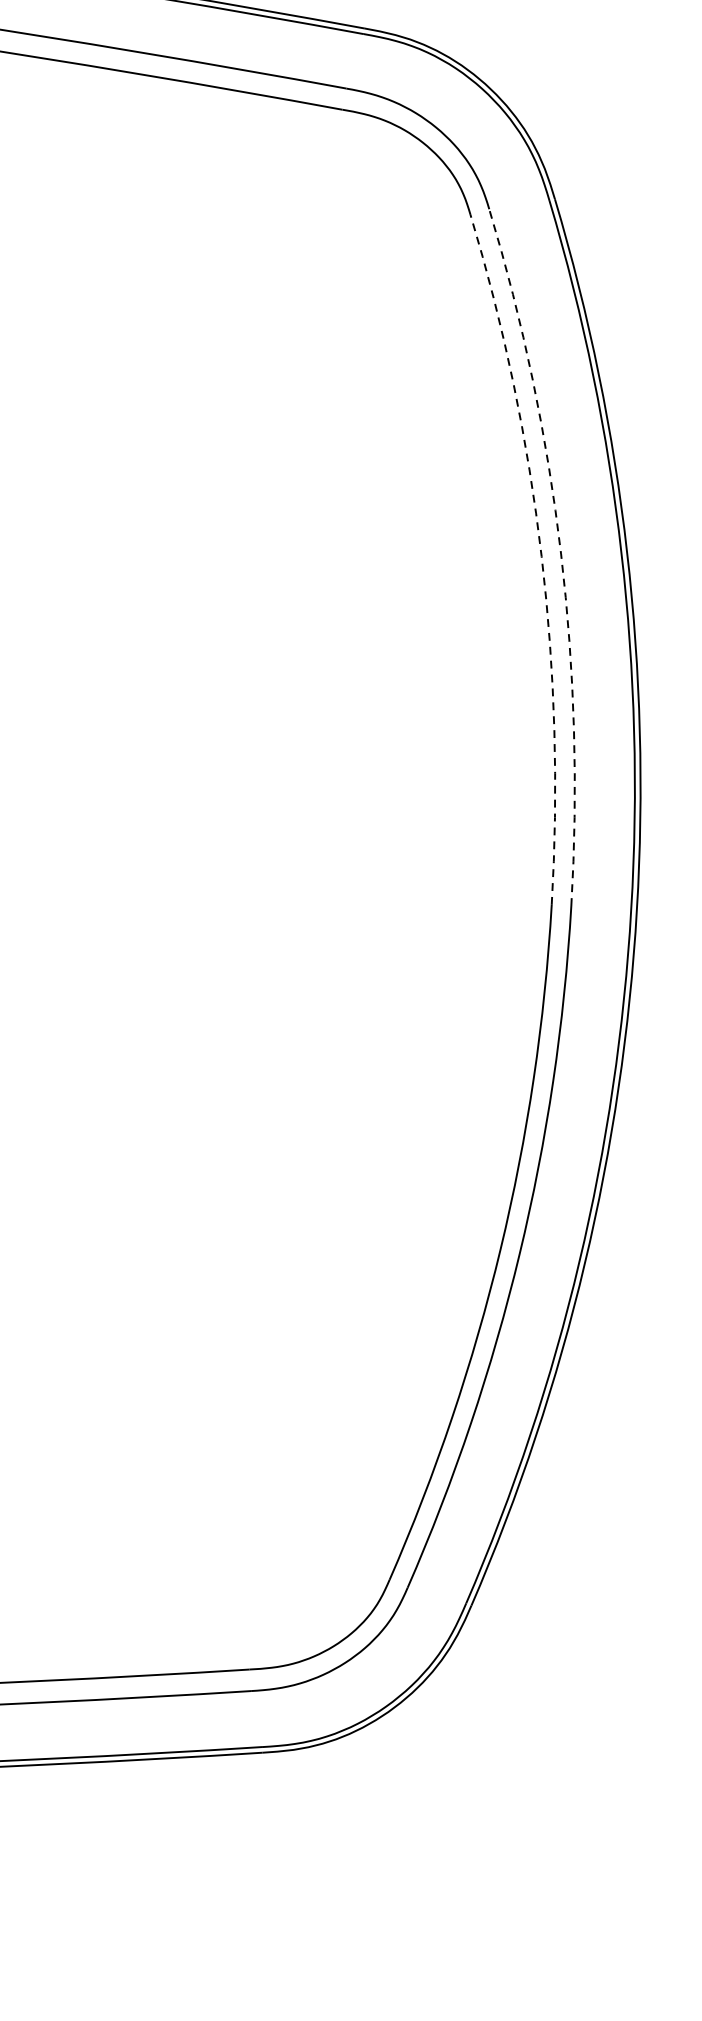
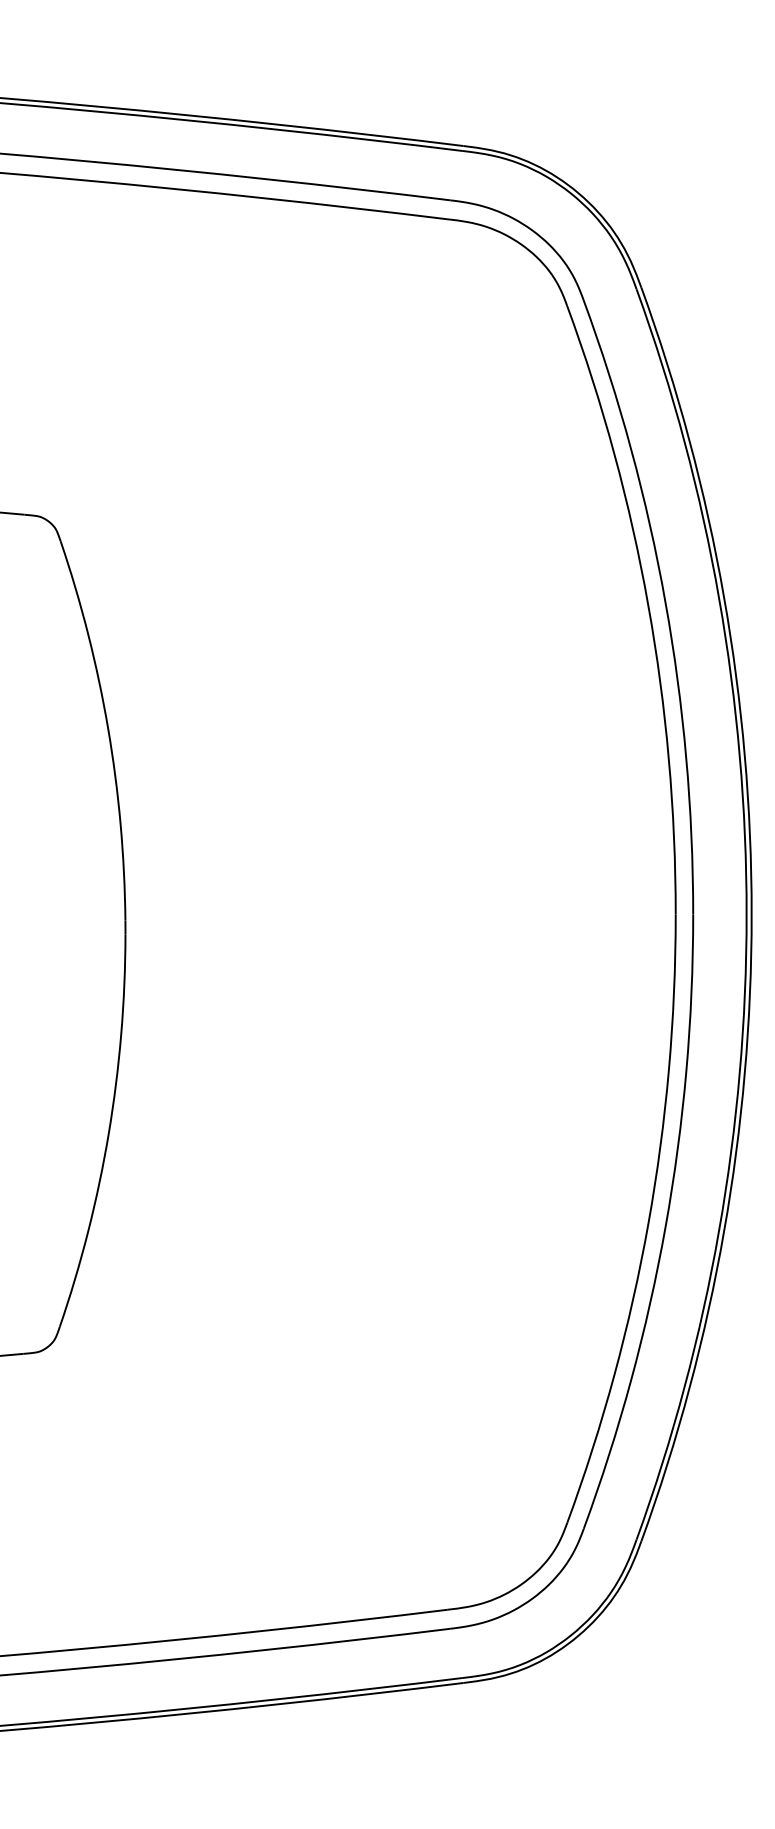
arc: (561, 554) -> (665, 602), dashed -> solid
arc: (541, 556) -> (648, 605), dashed -> solid

